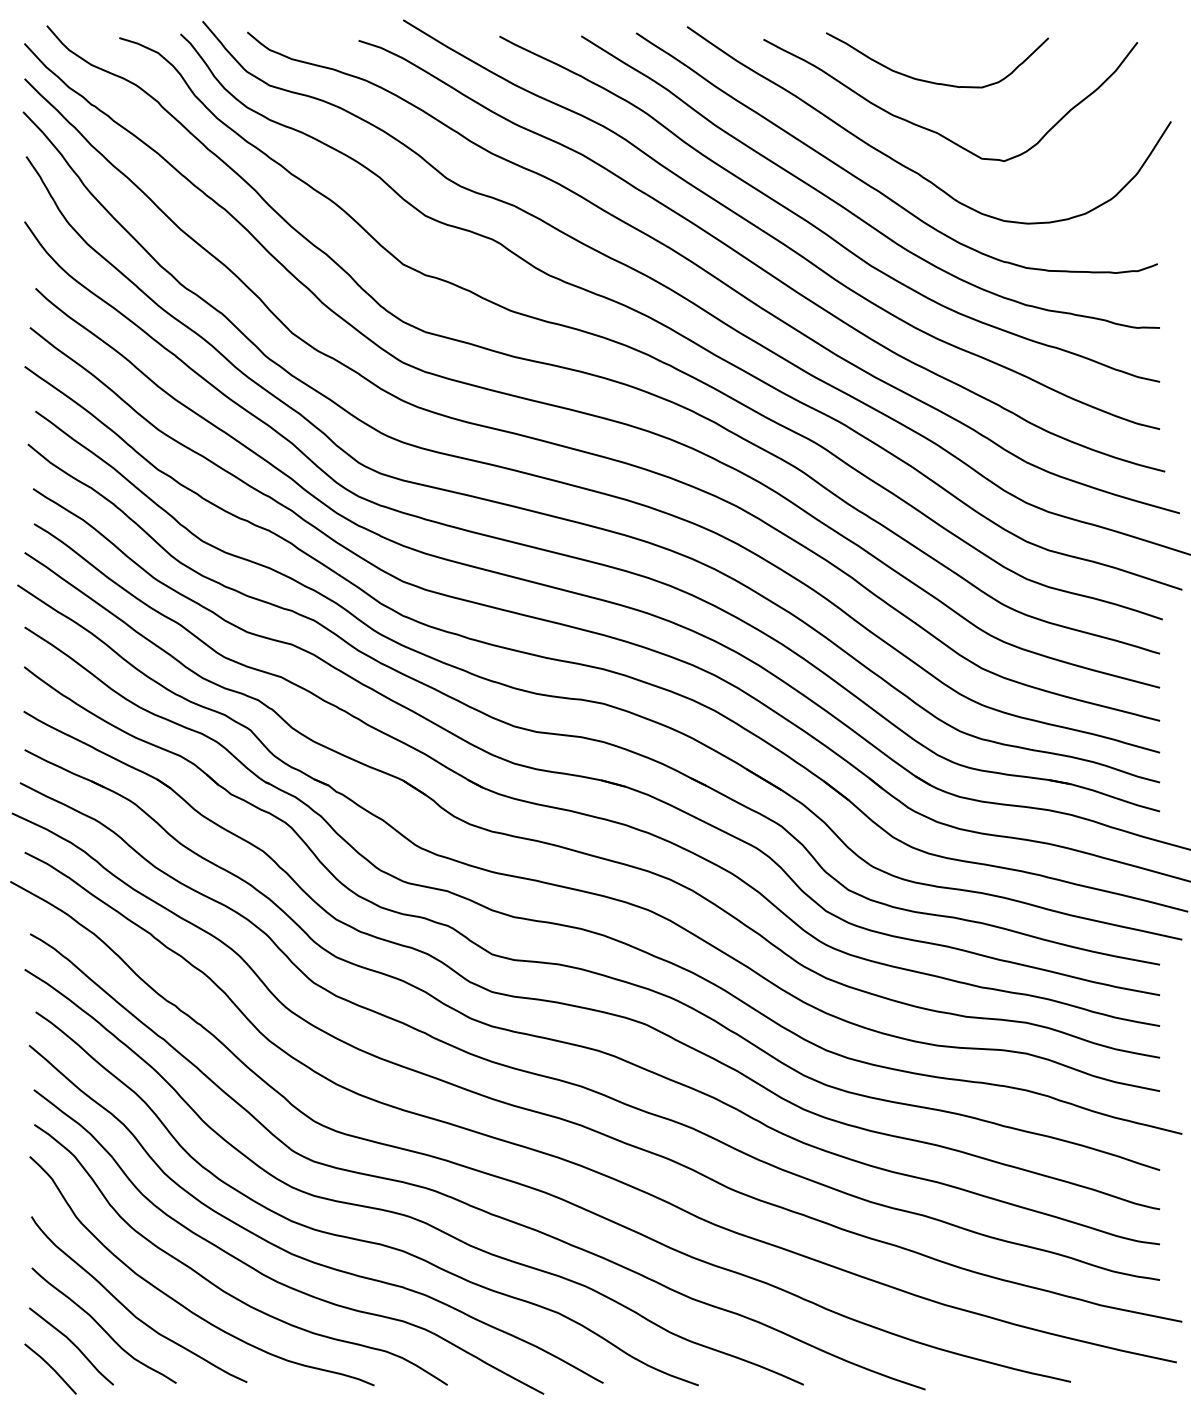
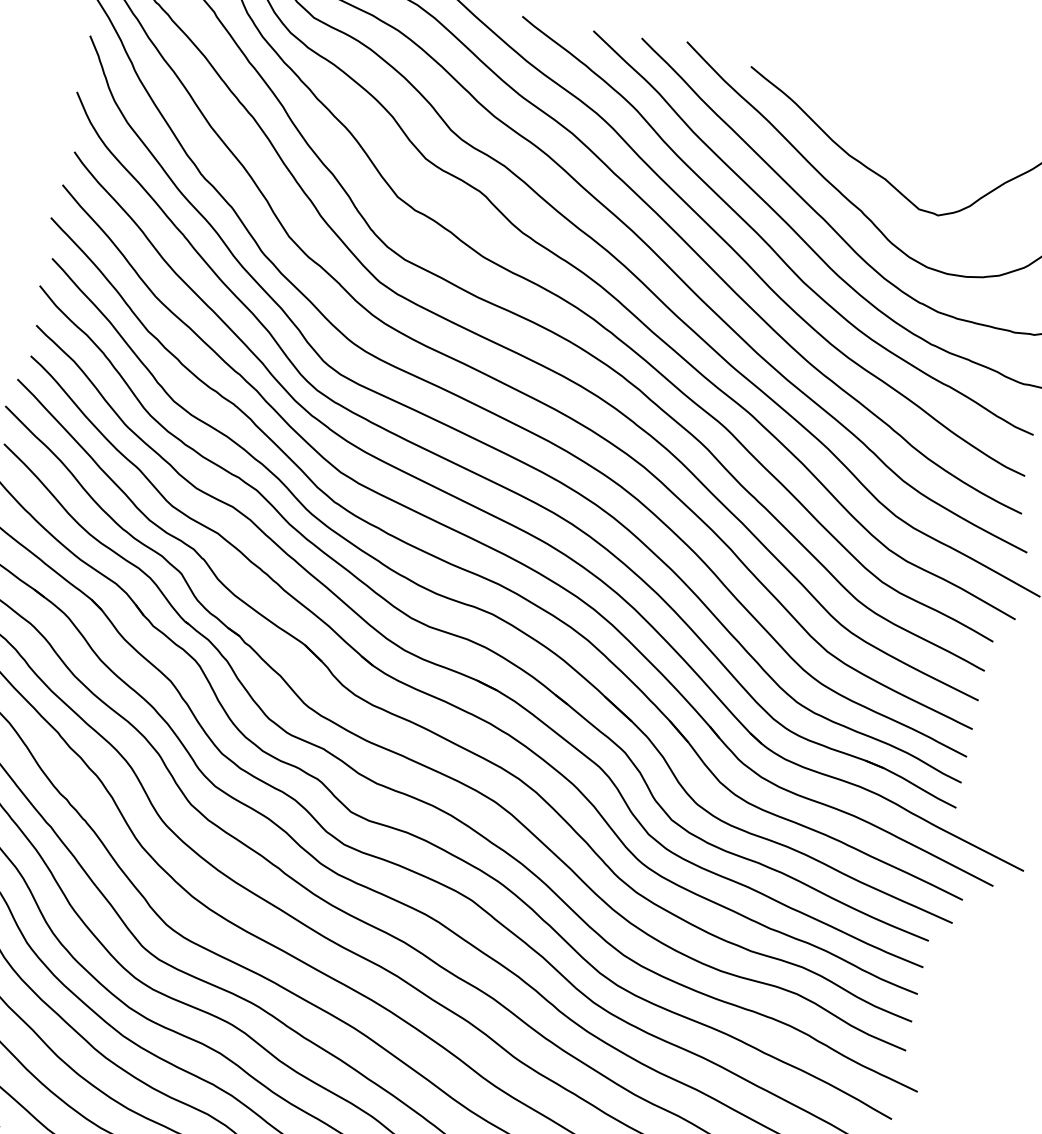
curve: (932, 81) -> (890, 133), removed

